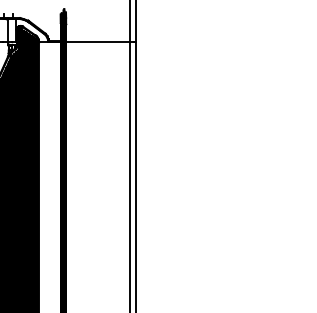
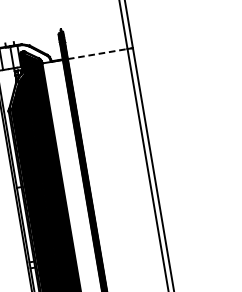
line: (98, 41) -> (98, 53), solid -> dashed

